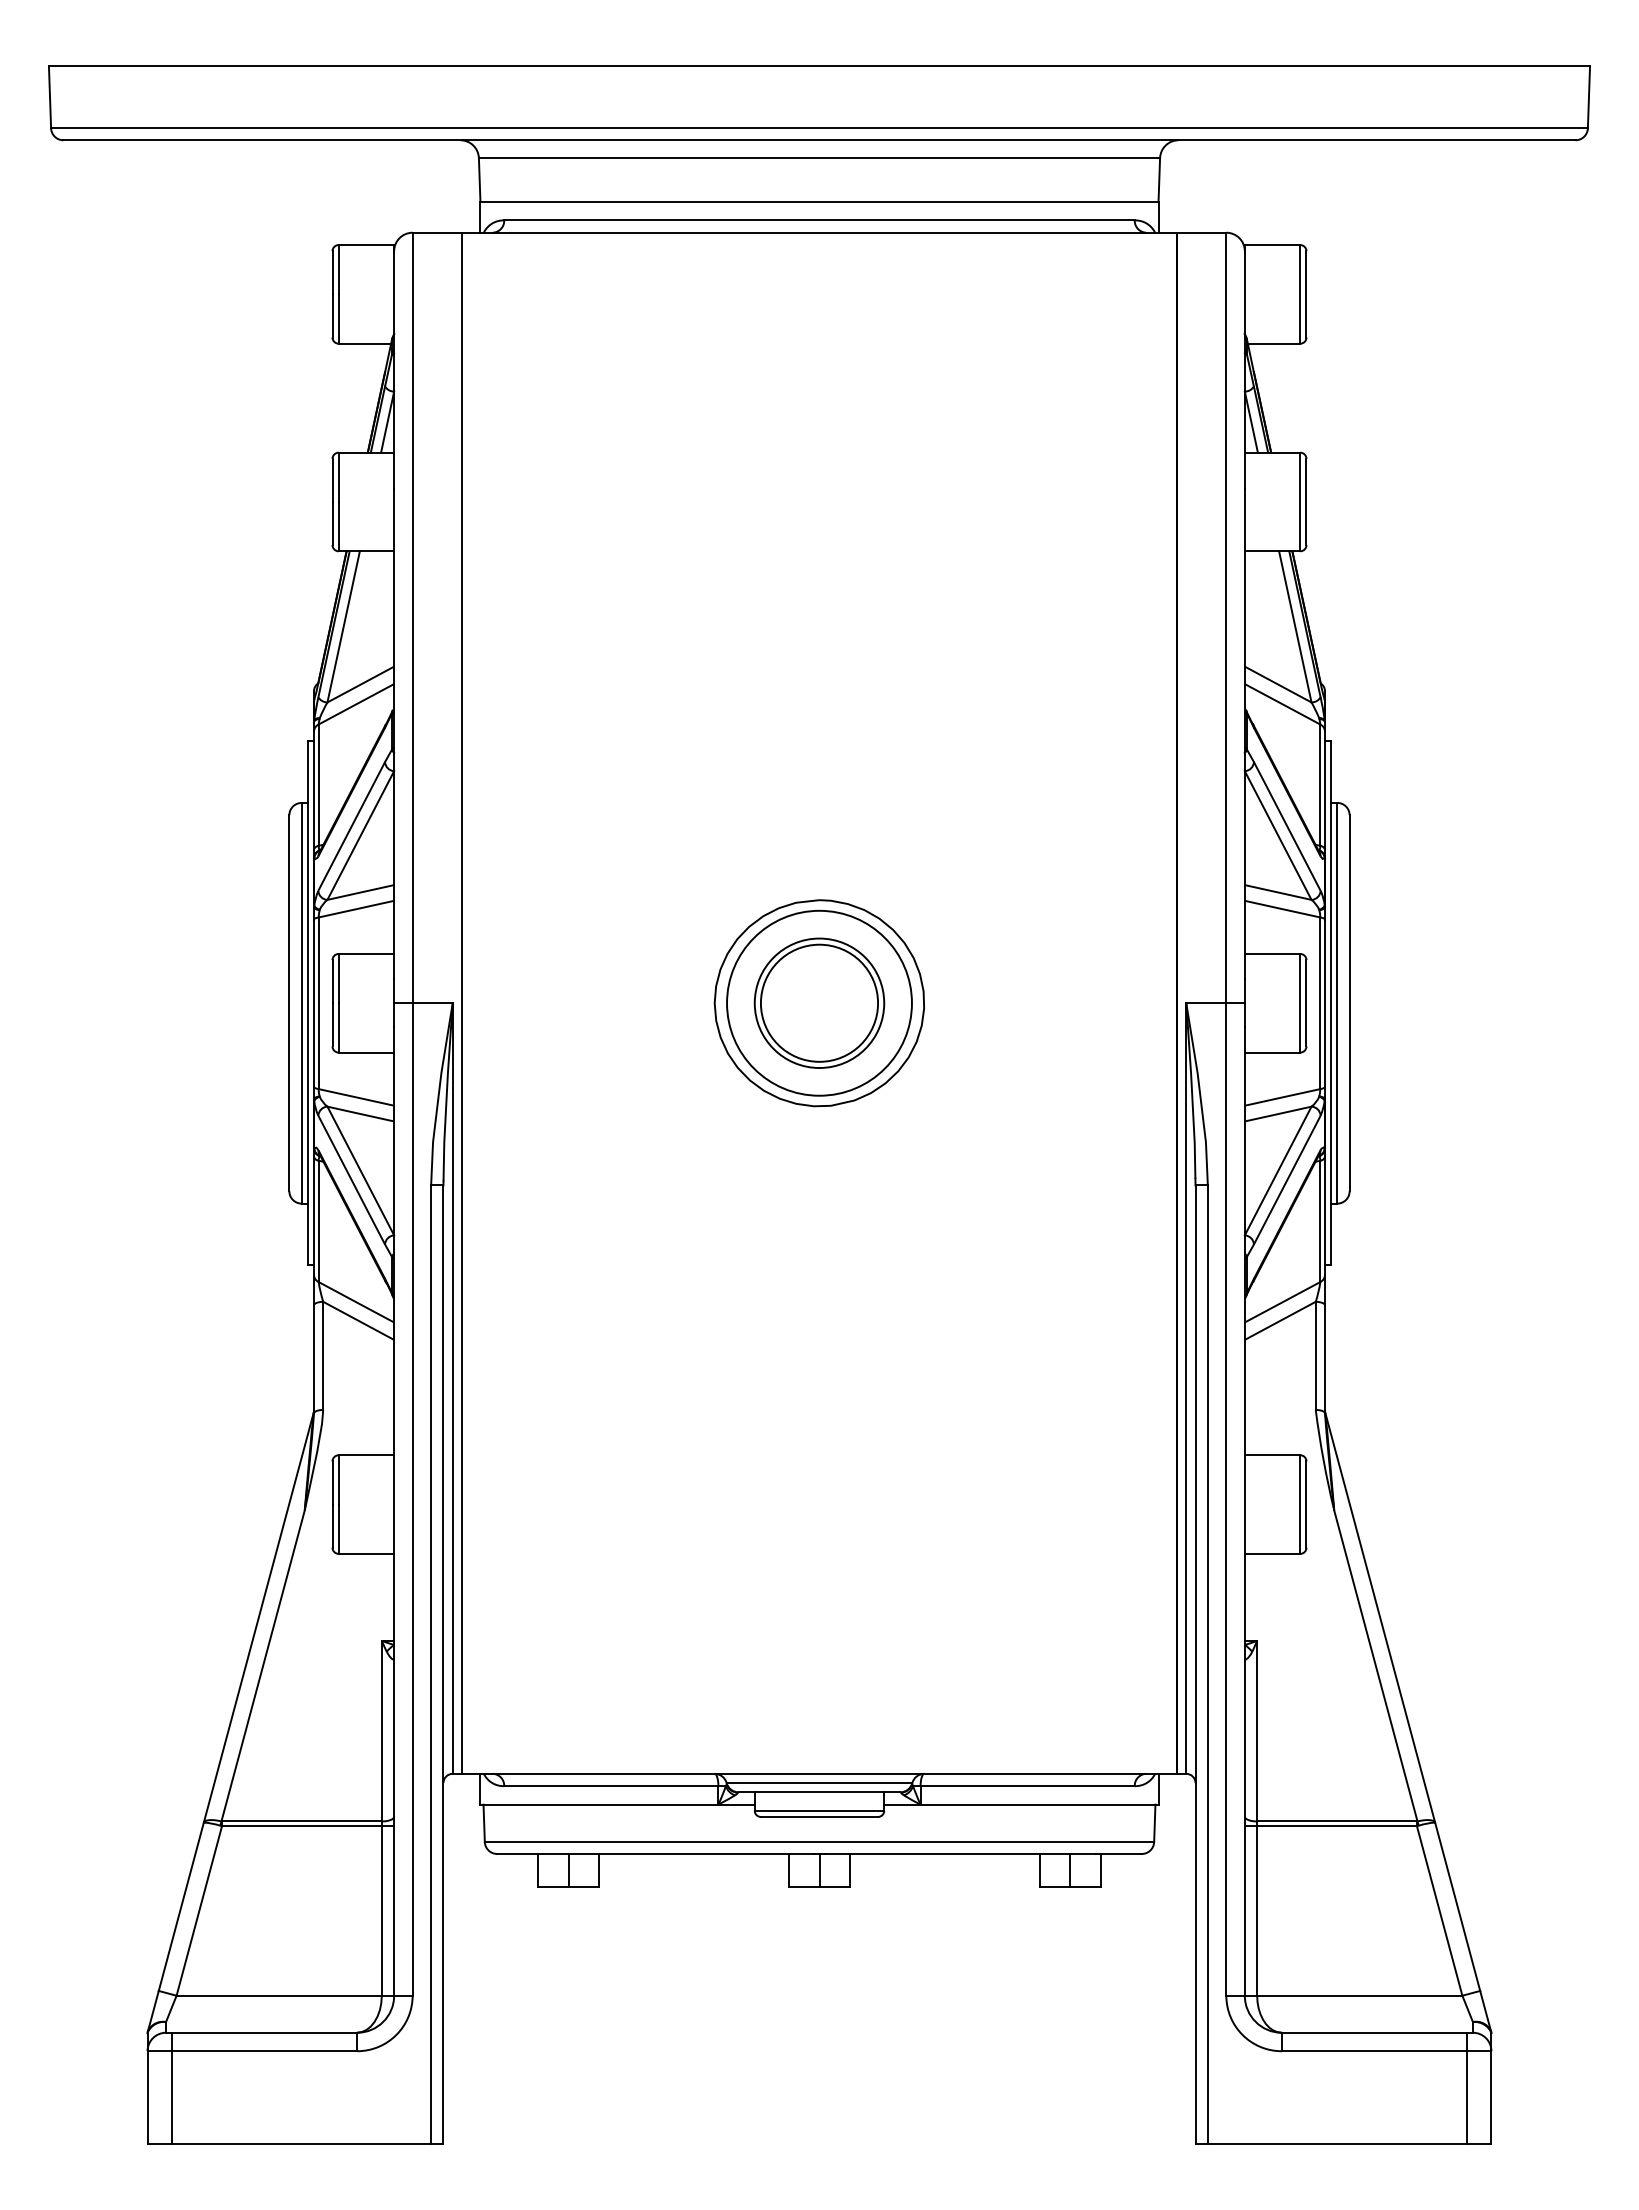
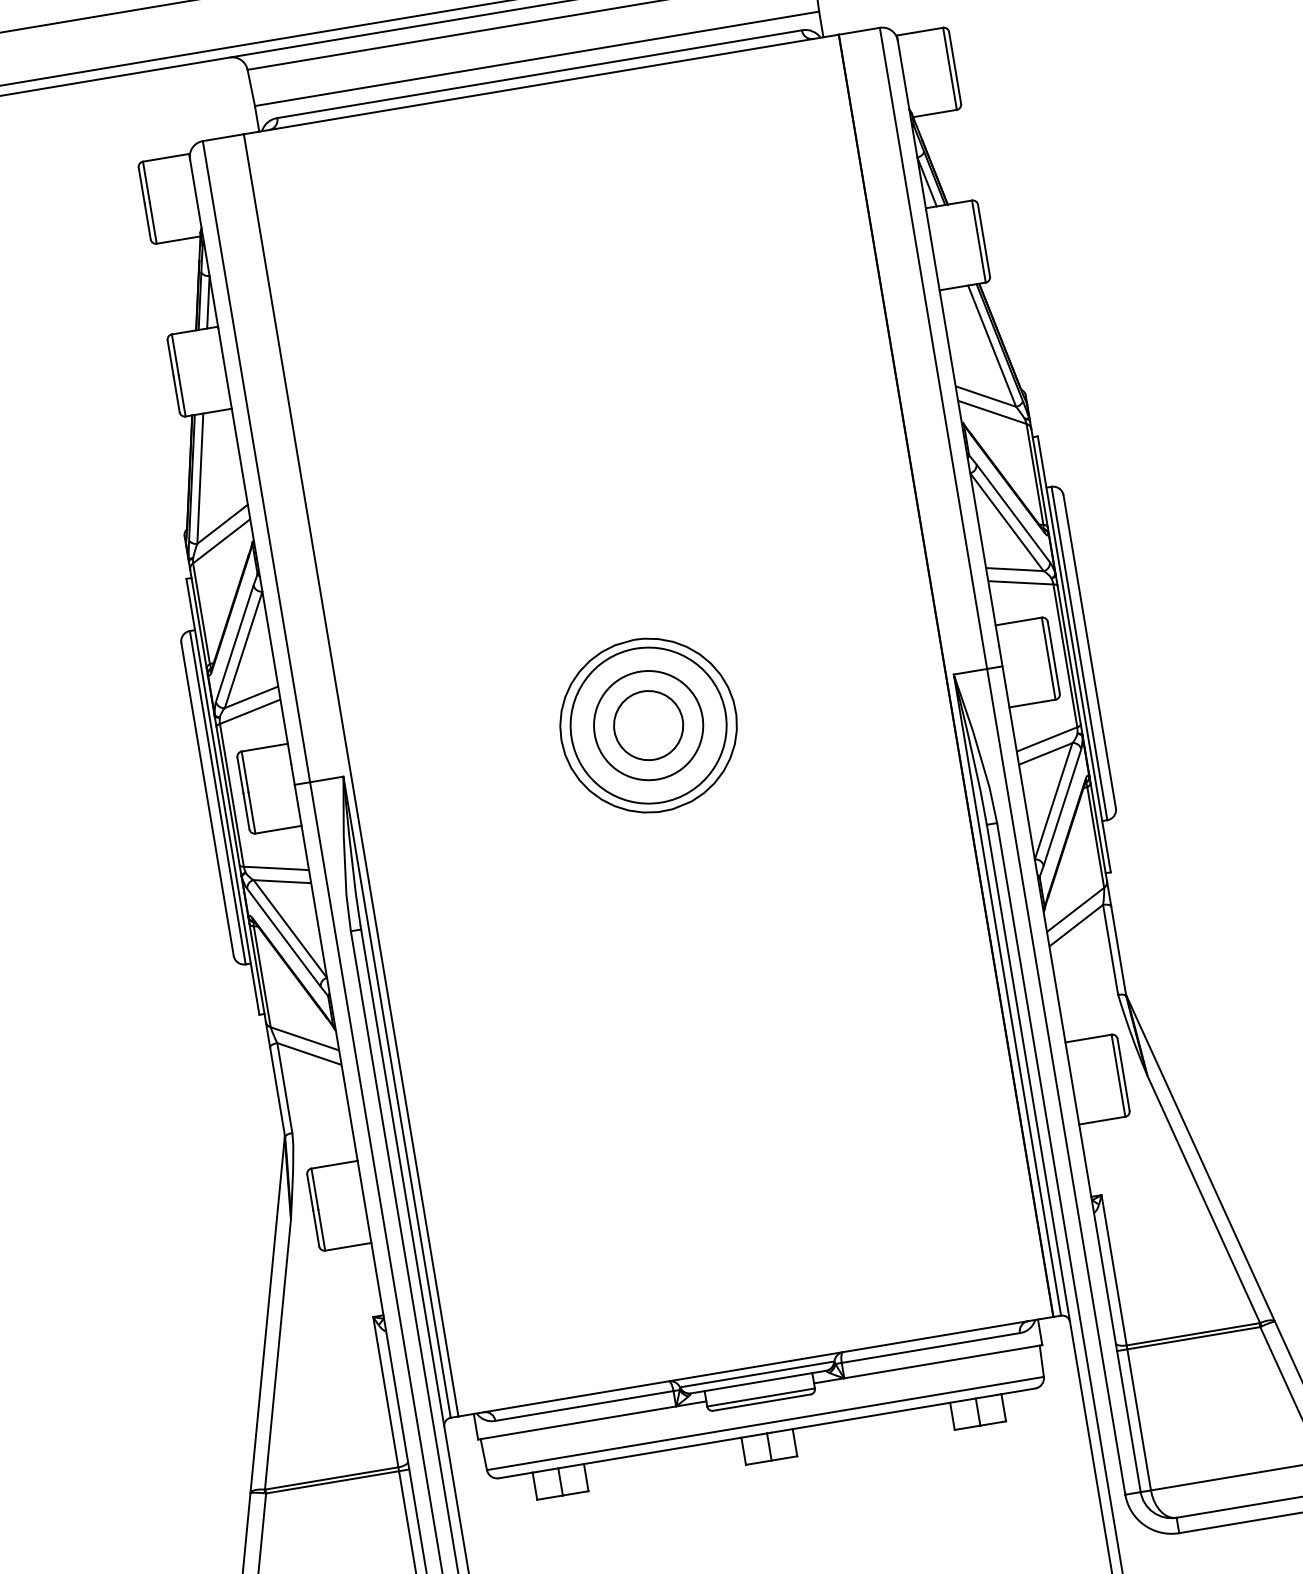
circle: (819, 1002) -> (648, 724), size x0.7

